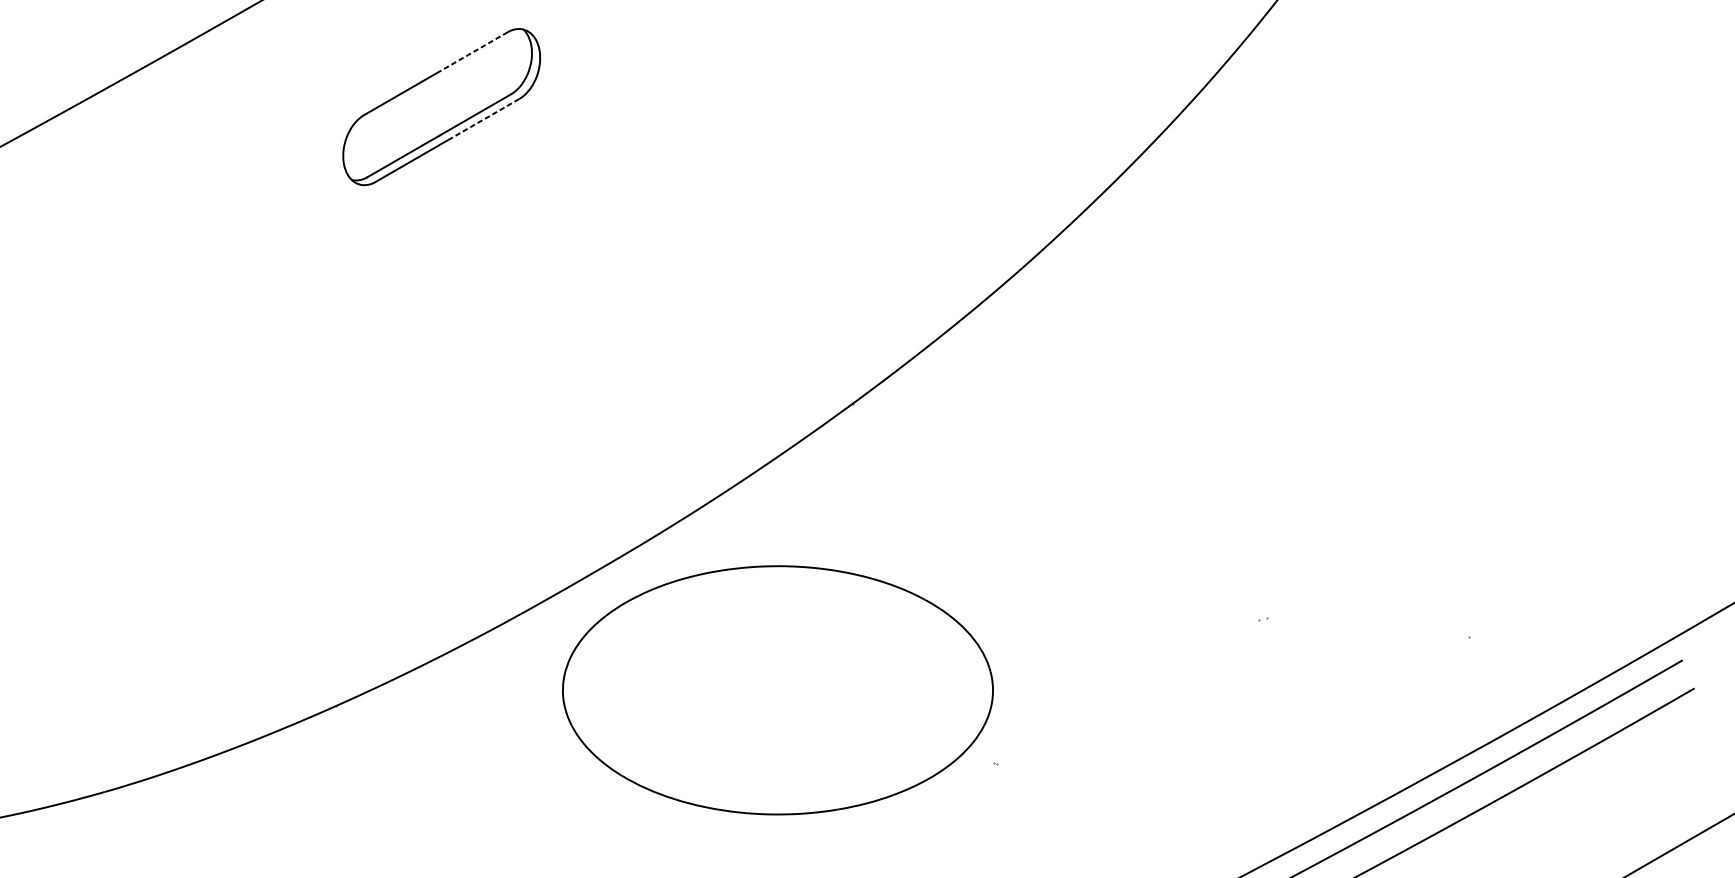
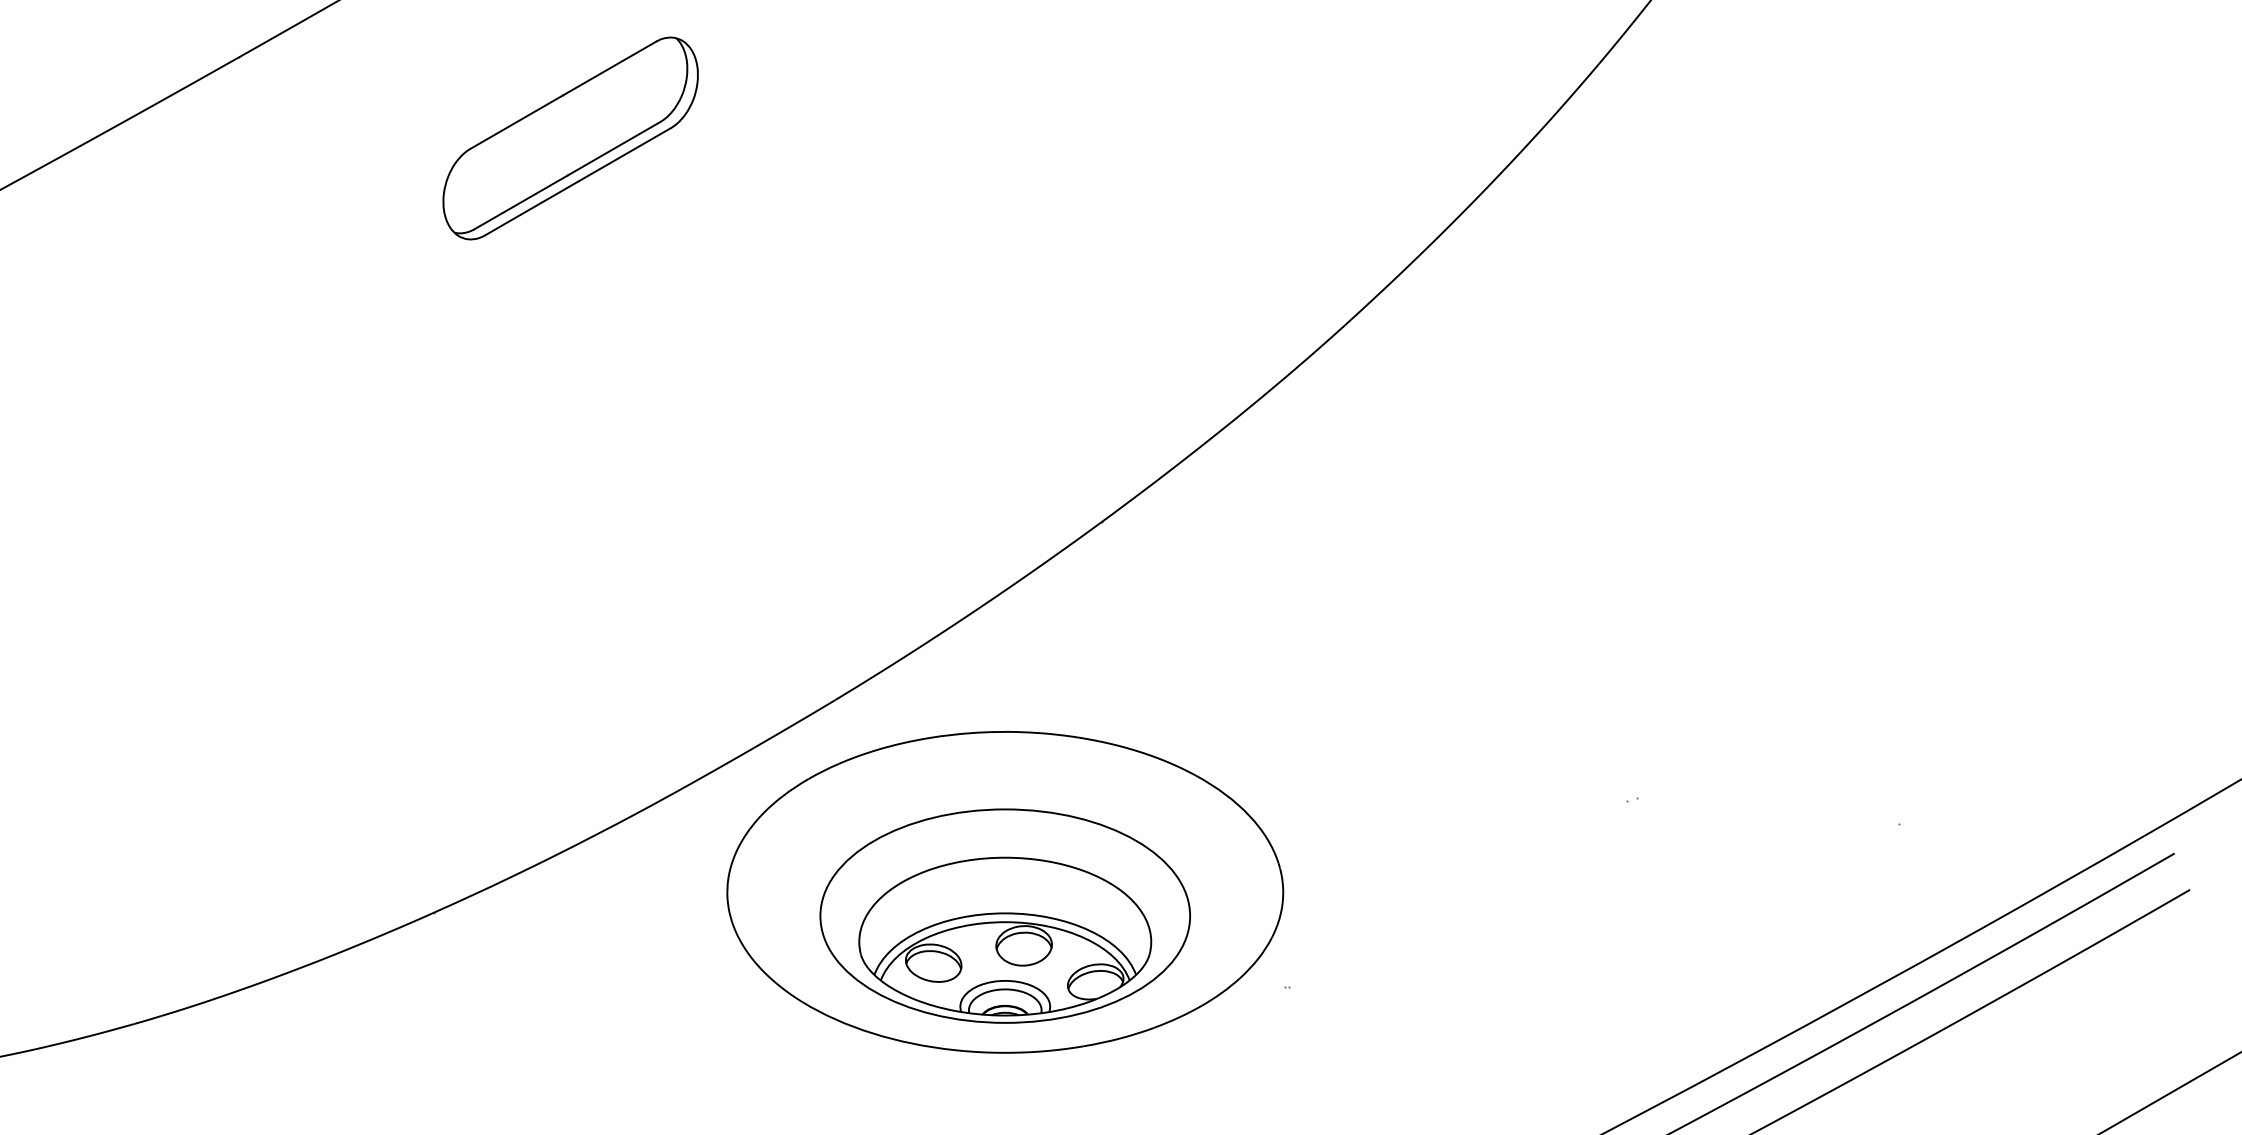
line: (471, 52) -> (609, 68), dashed -> solid
line: (483, 119) -> (624, 154), dashed -> solid
part: (777, 708) -> (1004, 915), added

